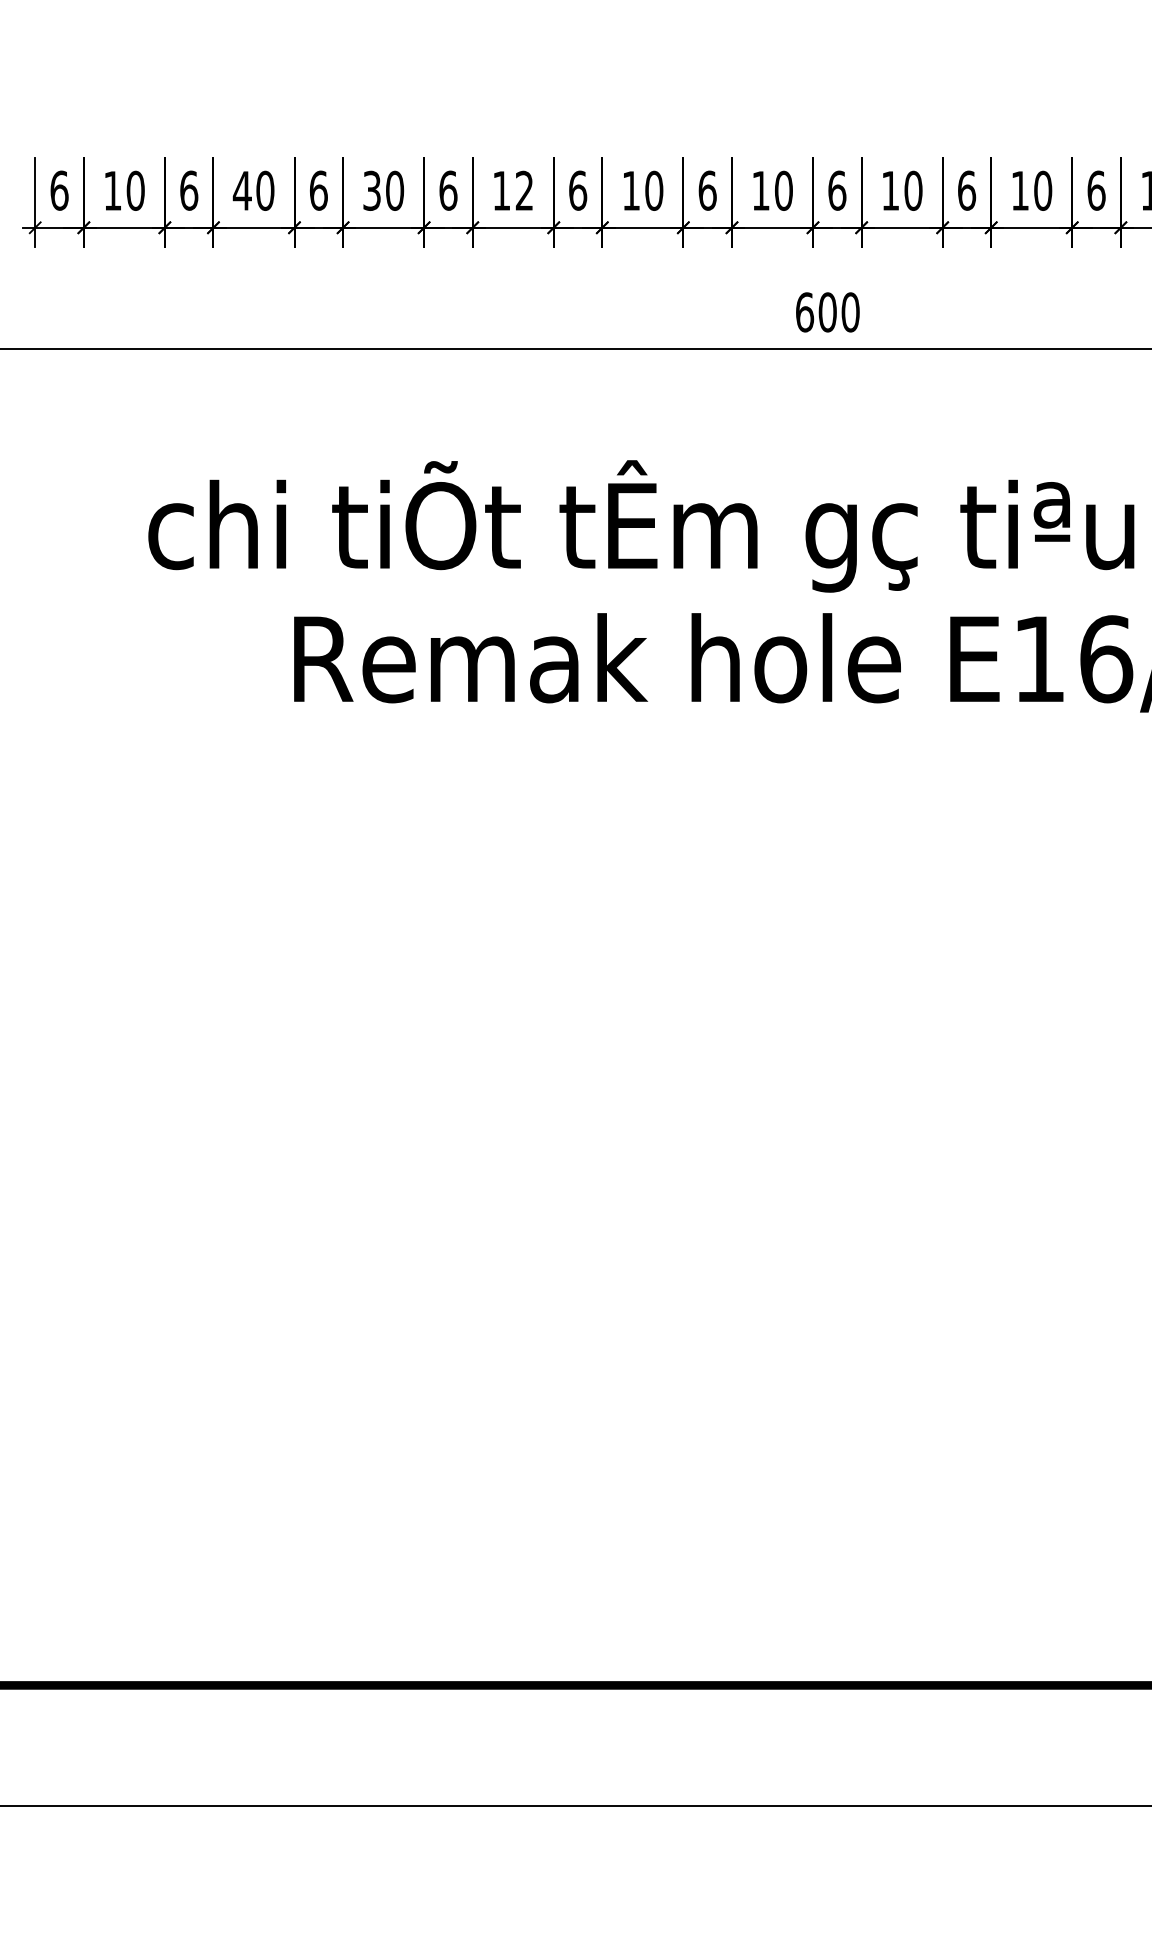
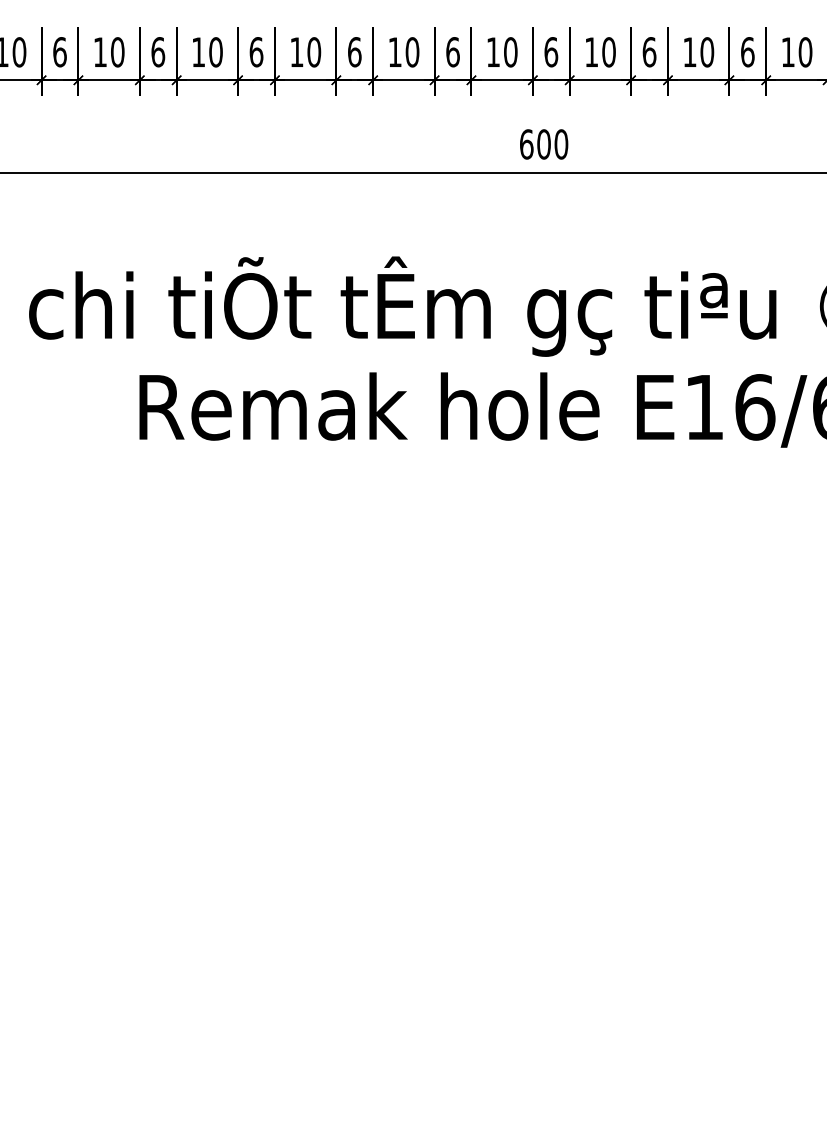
text: (241, 190) -> (99, 52), 40 -> 10
text: (371, 190) -> (198, 52), 30 -> 10
text: (524, 190) -> (314, 52), 12 -> 10

